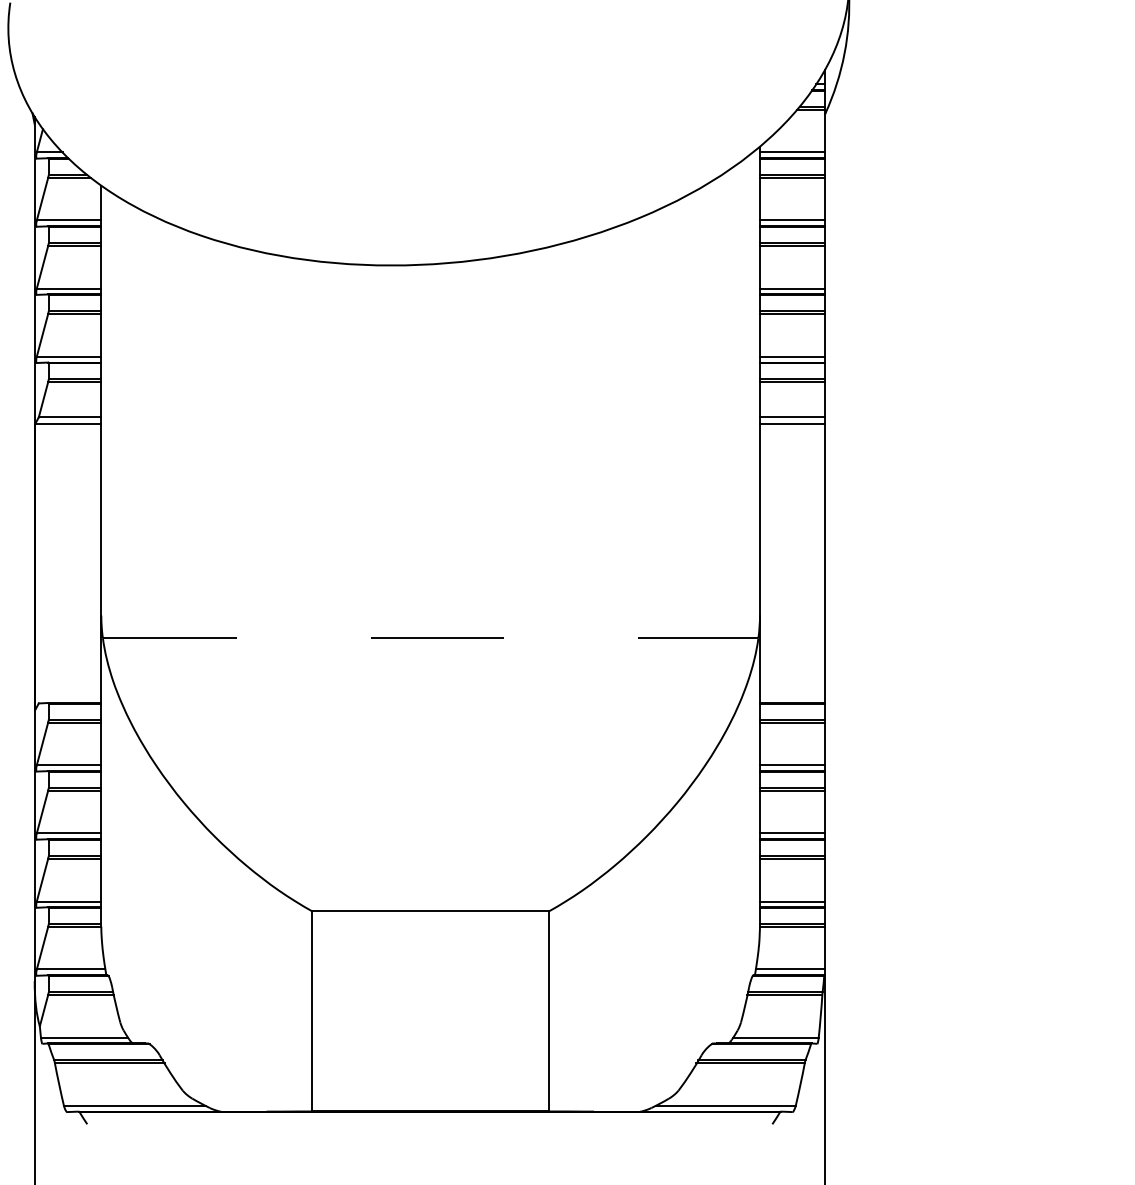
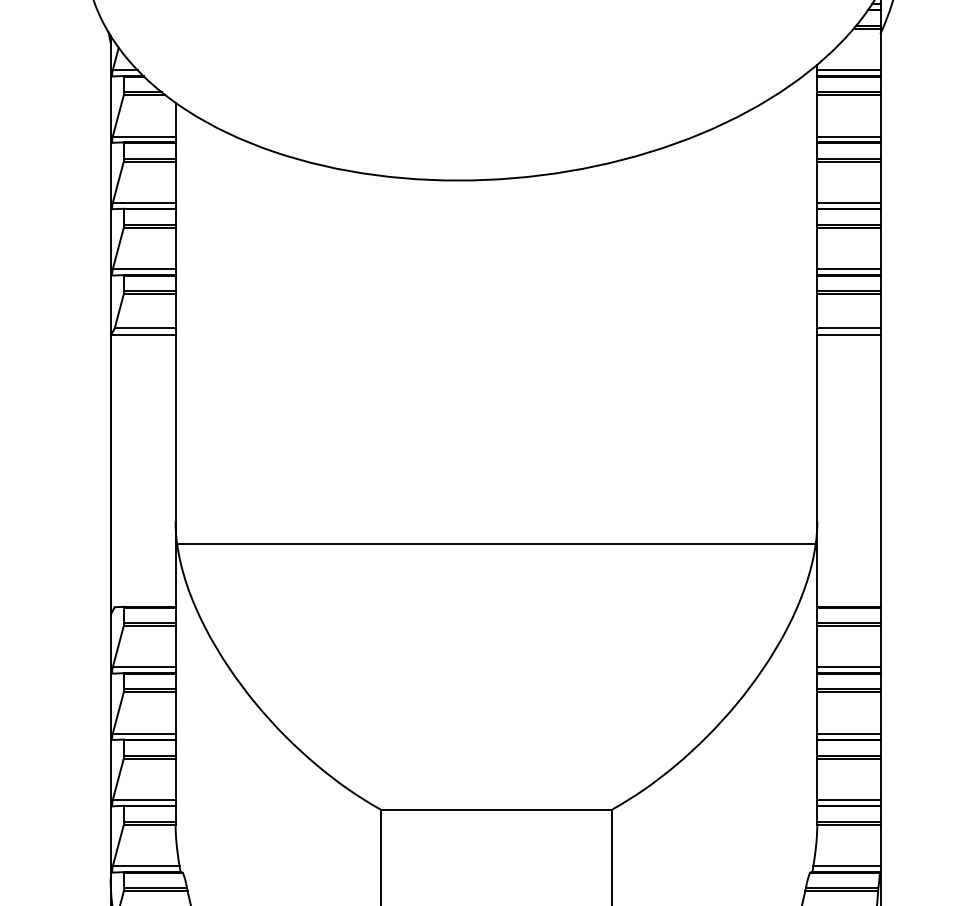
line: (430, 638) -> (496, 543), dashed -> solid

